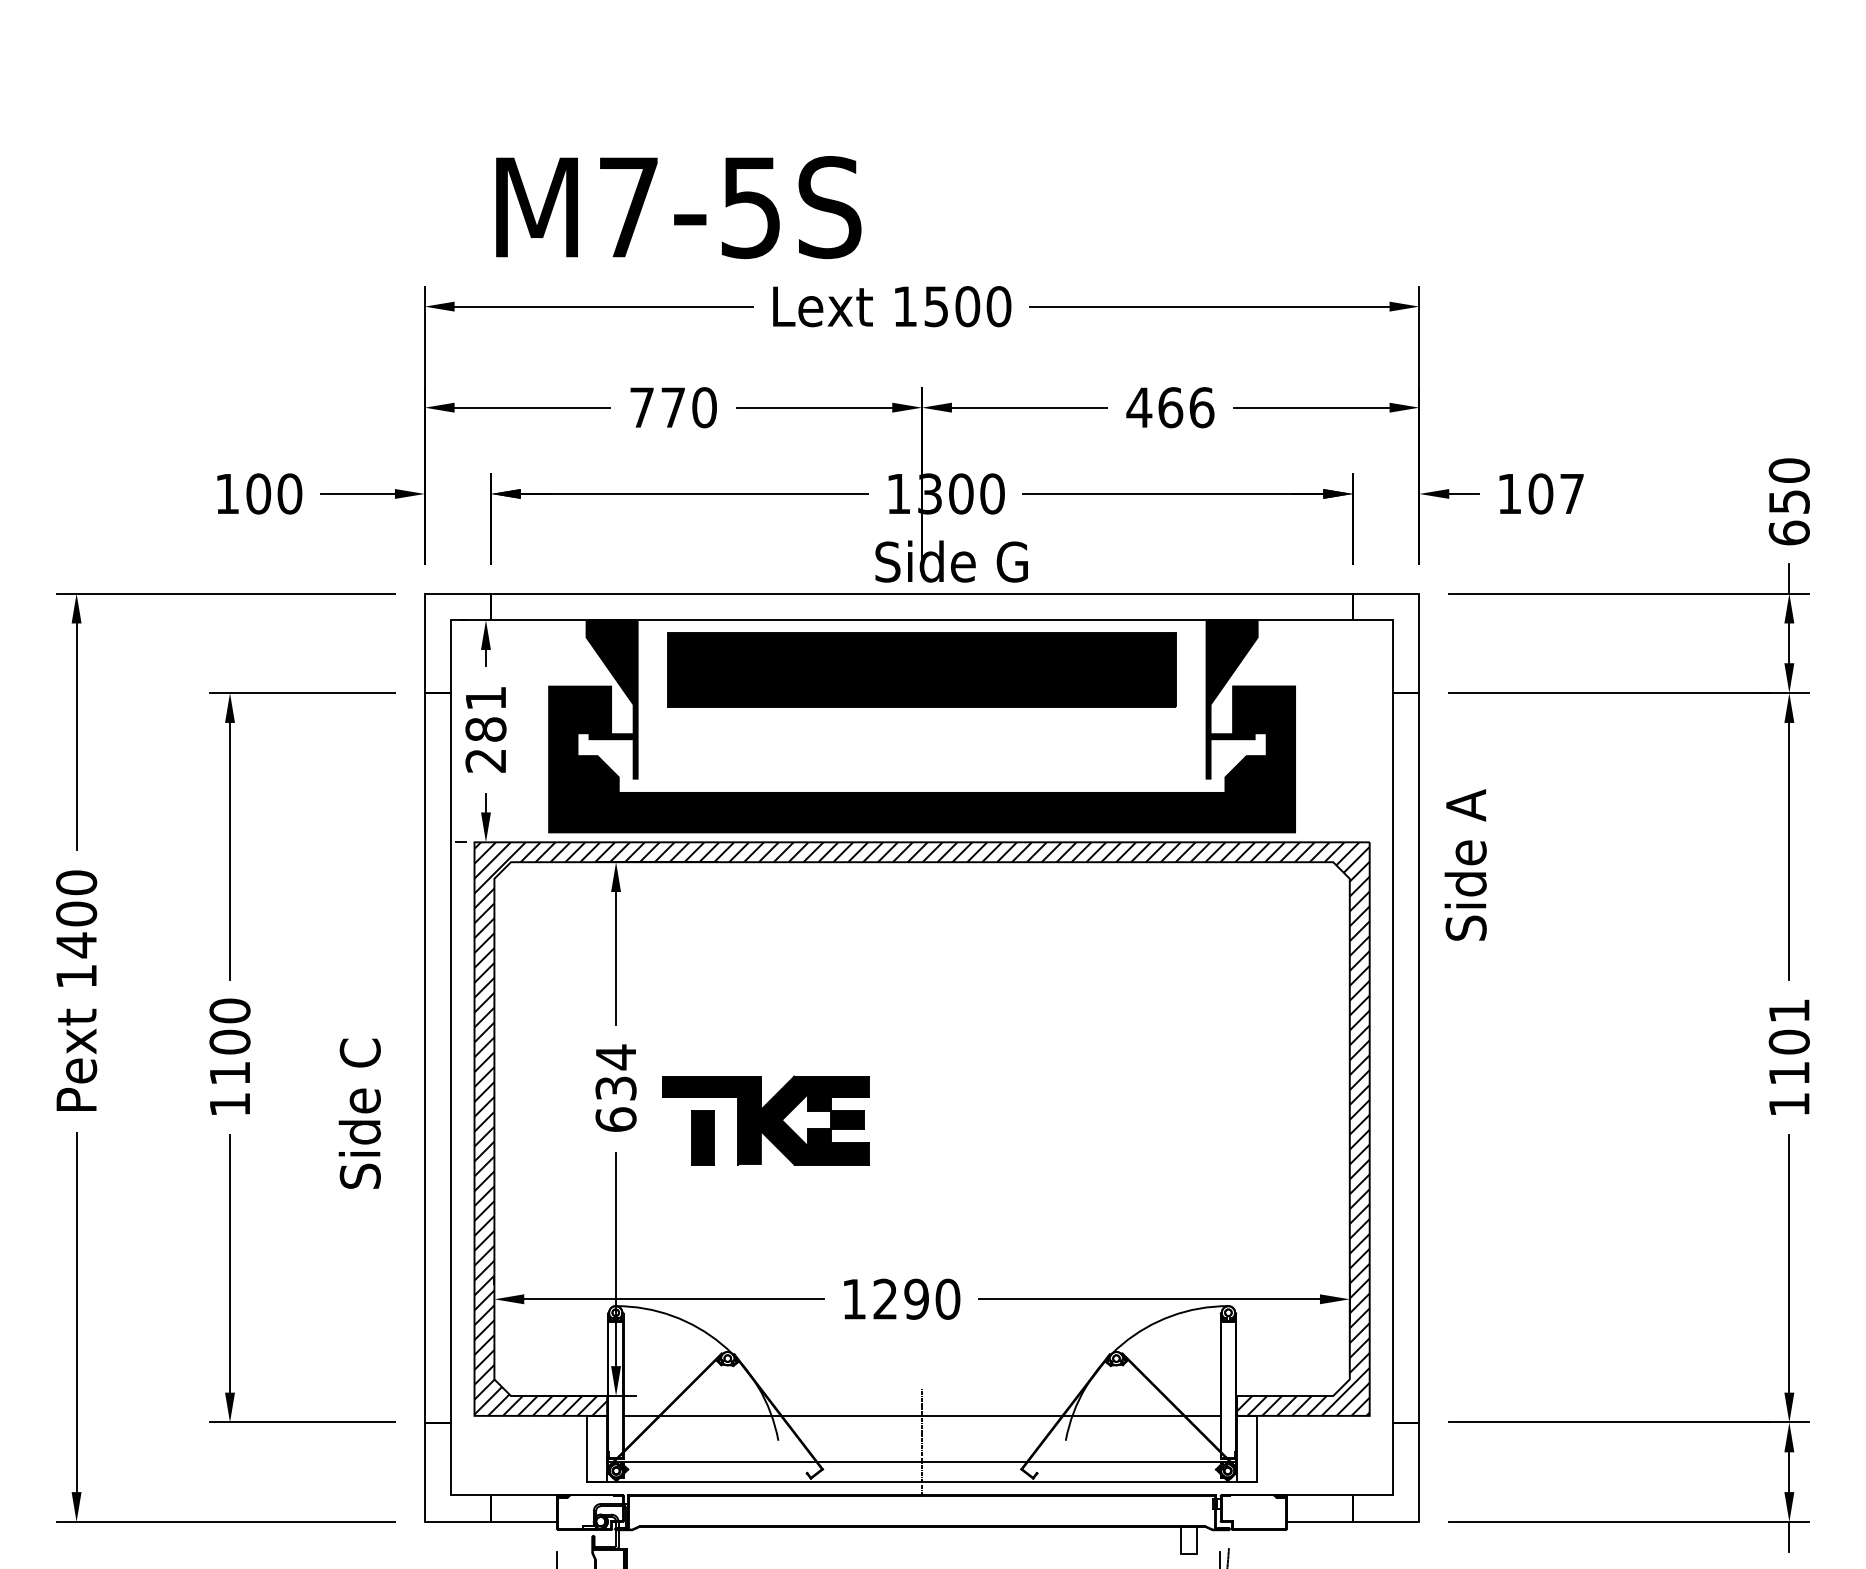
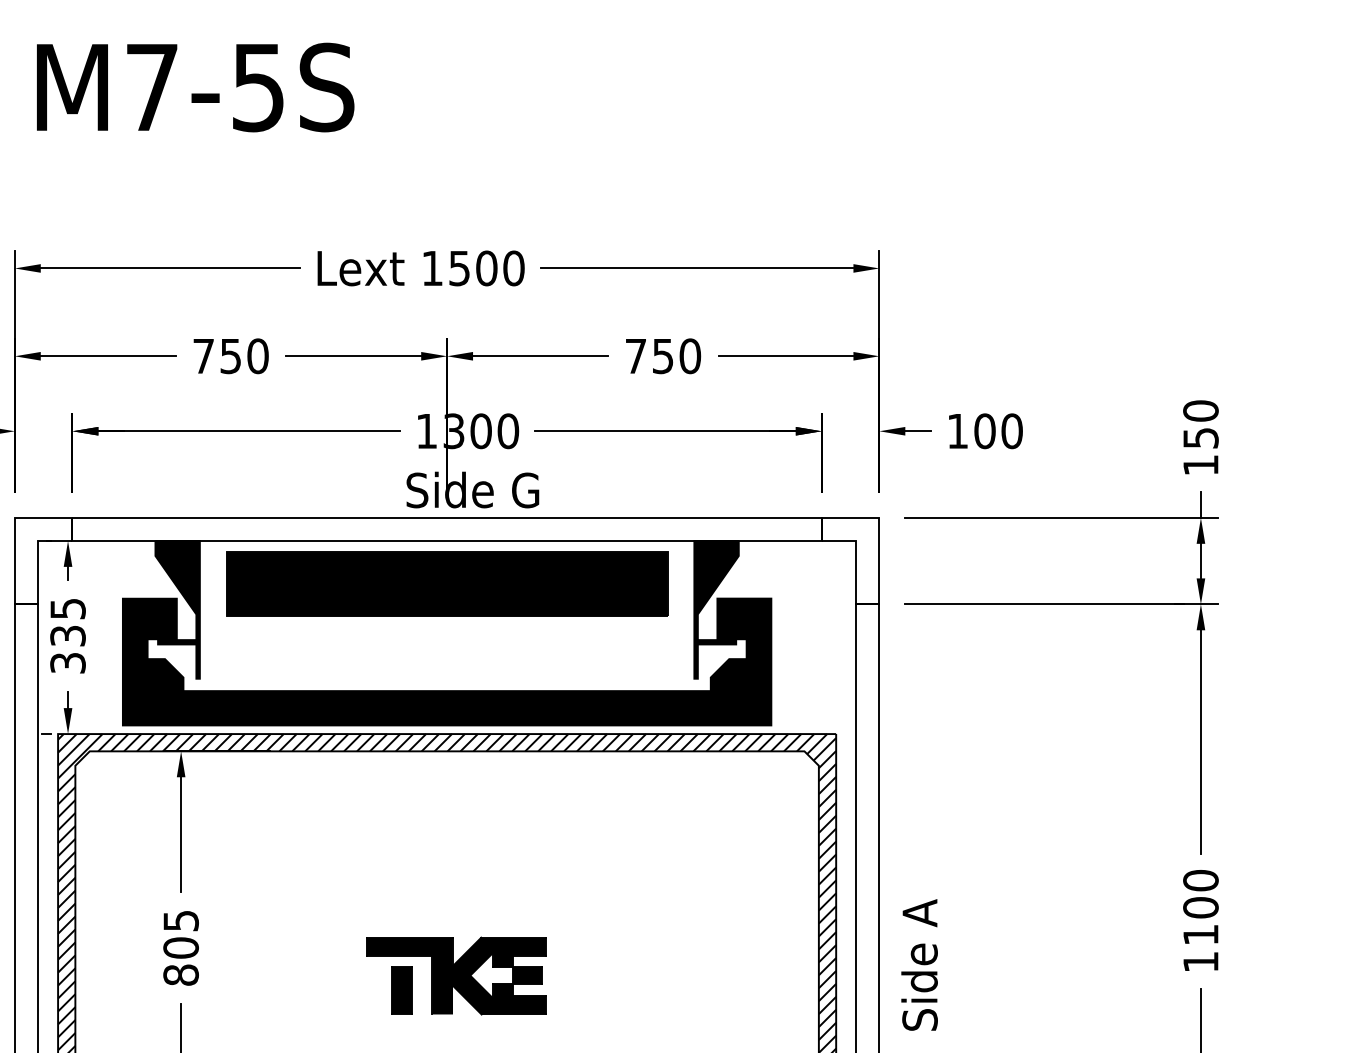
text: (678, 207) -> (195, 87), moved
text: (672, 407) -> (230, 356), 770 -> 750
text: (1170, 407) -> (663, 356), 466 -> 750
text: (1572, 493) -> (1012, 430), 107 -> 100
text: (1788, 532) -> (1200, 464), 650 -> 150
text: (485, 729) -> (67, 636), 281 -> 335
text: (1465, 864) -> (919, 964), moved
text: (1788, 1010) -> (1200, 880), 1101 -> 1100
text: (615, 1087) -> (180, 947), 634 -> 805
part: (765, 1120) -> (456, 975), moved

